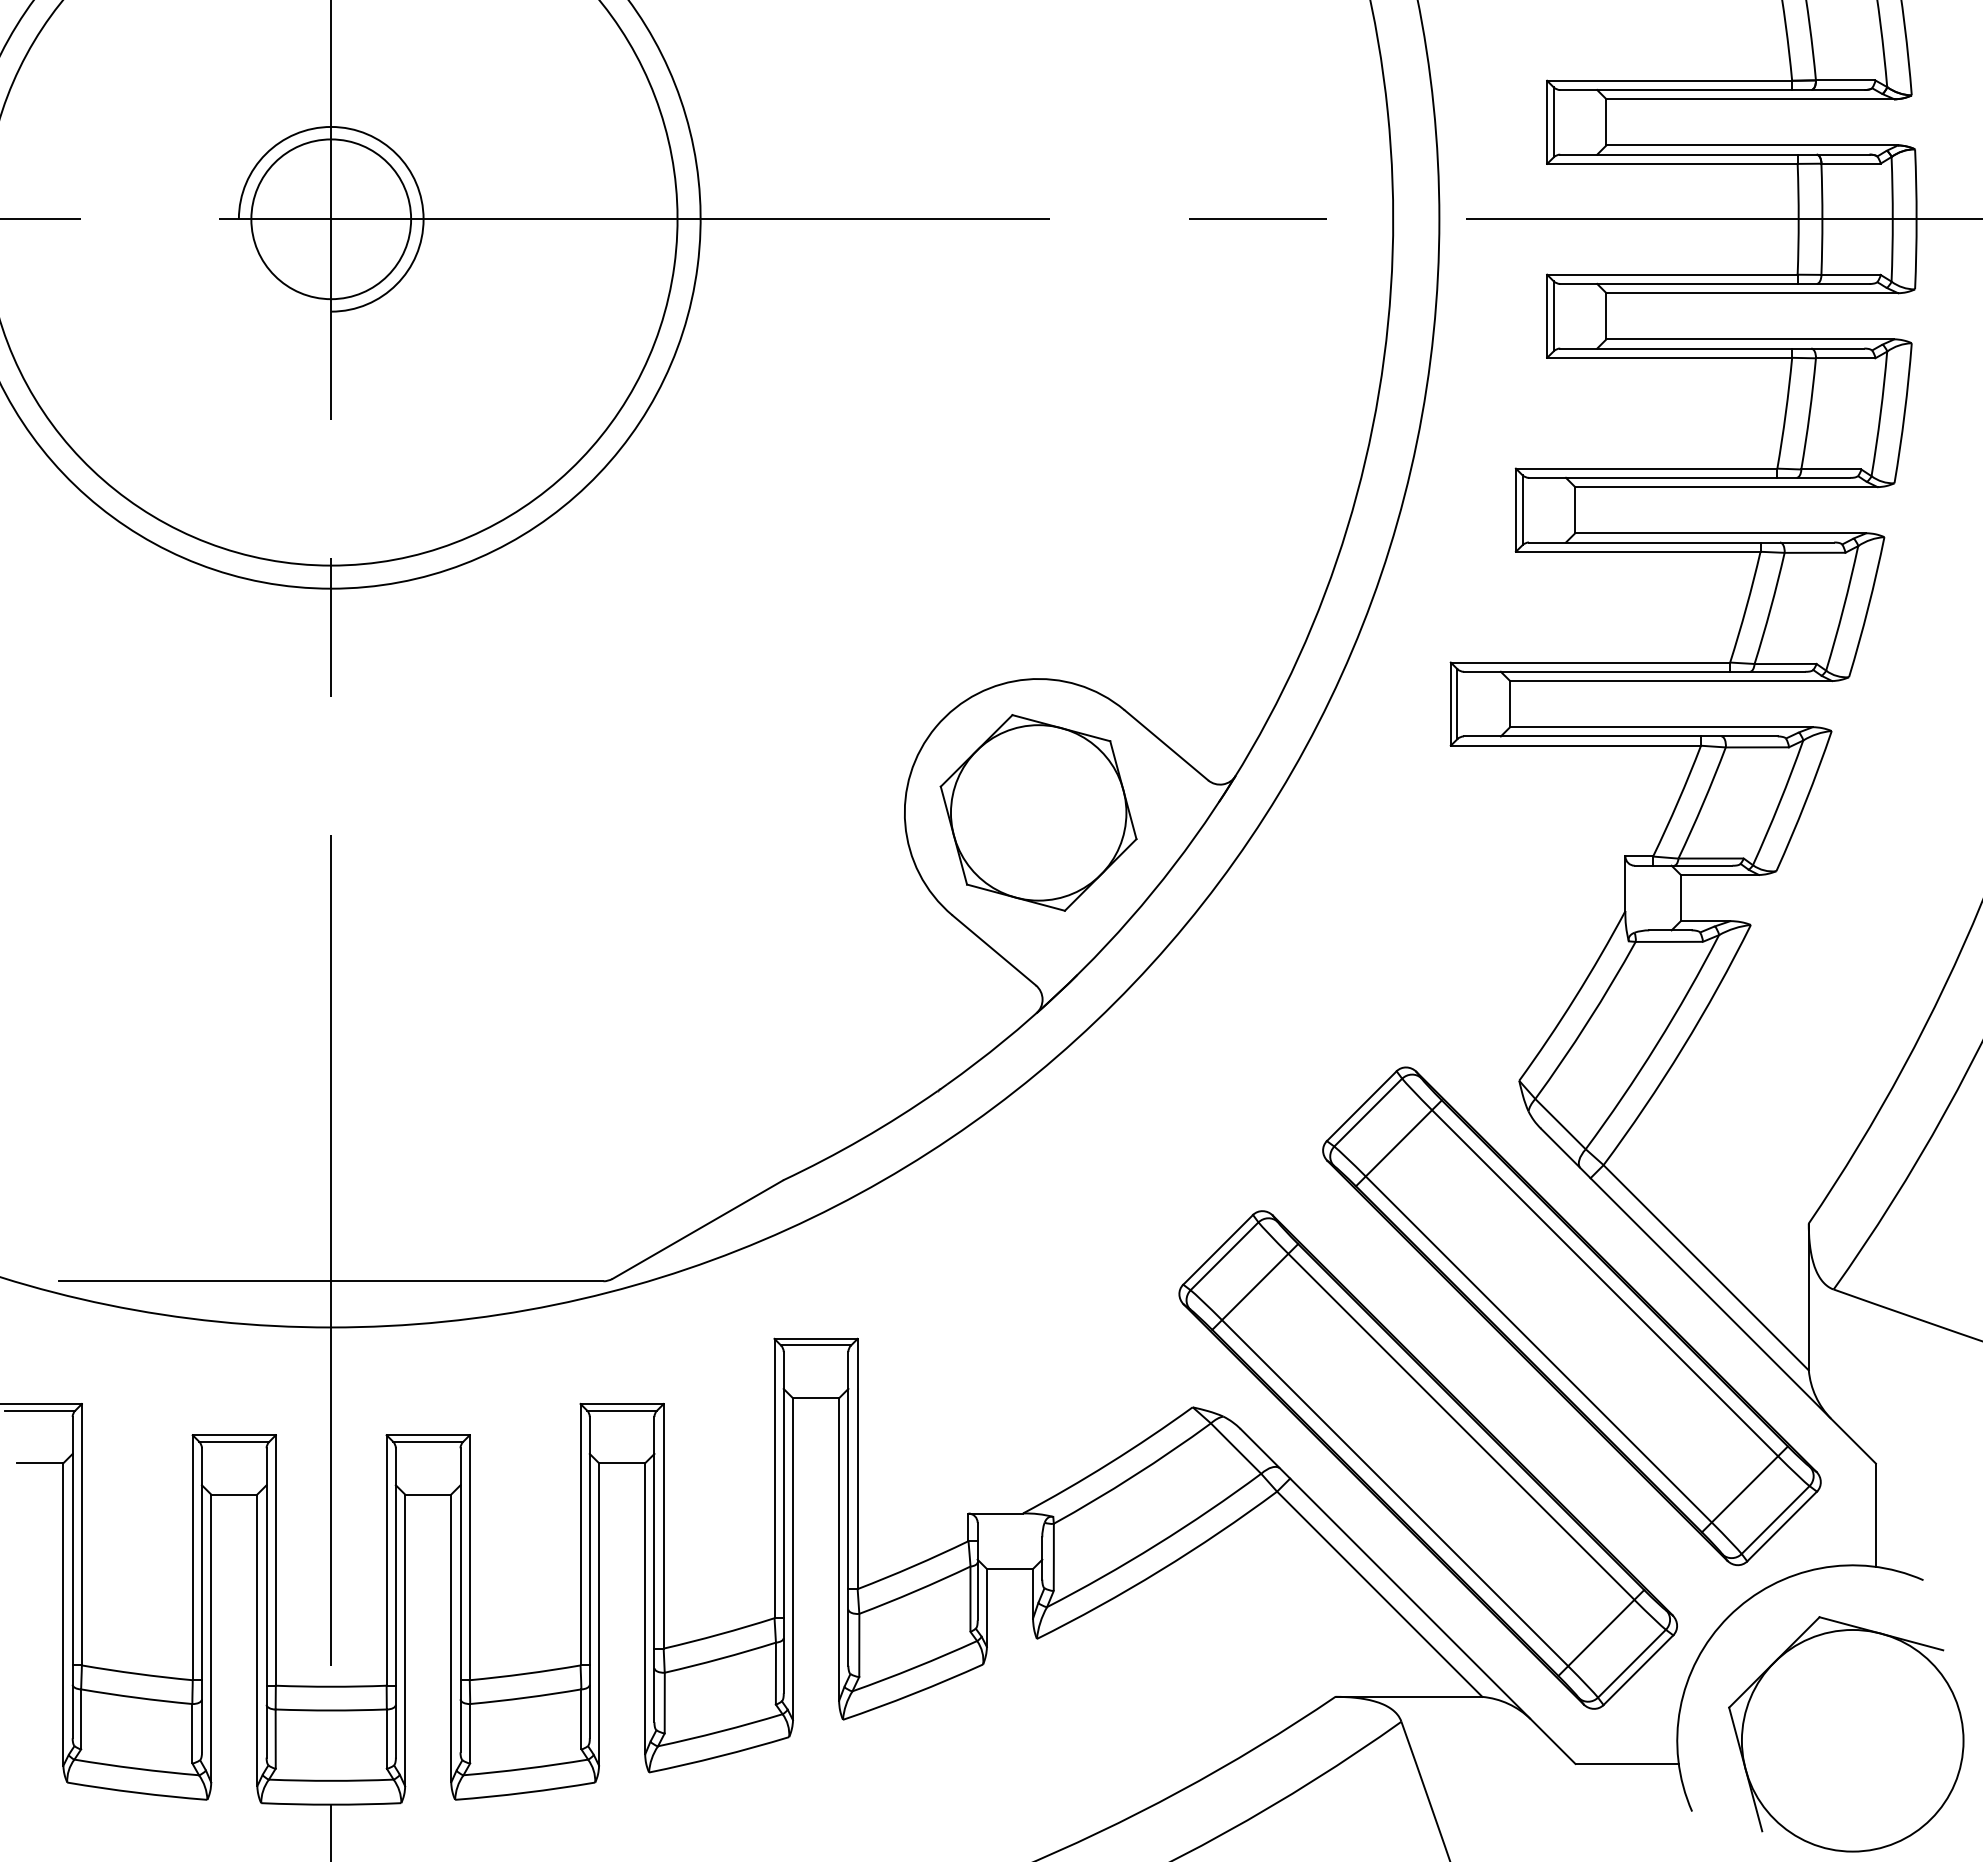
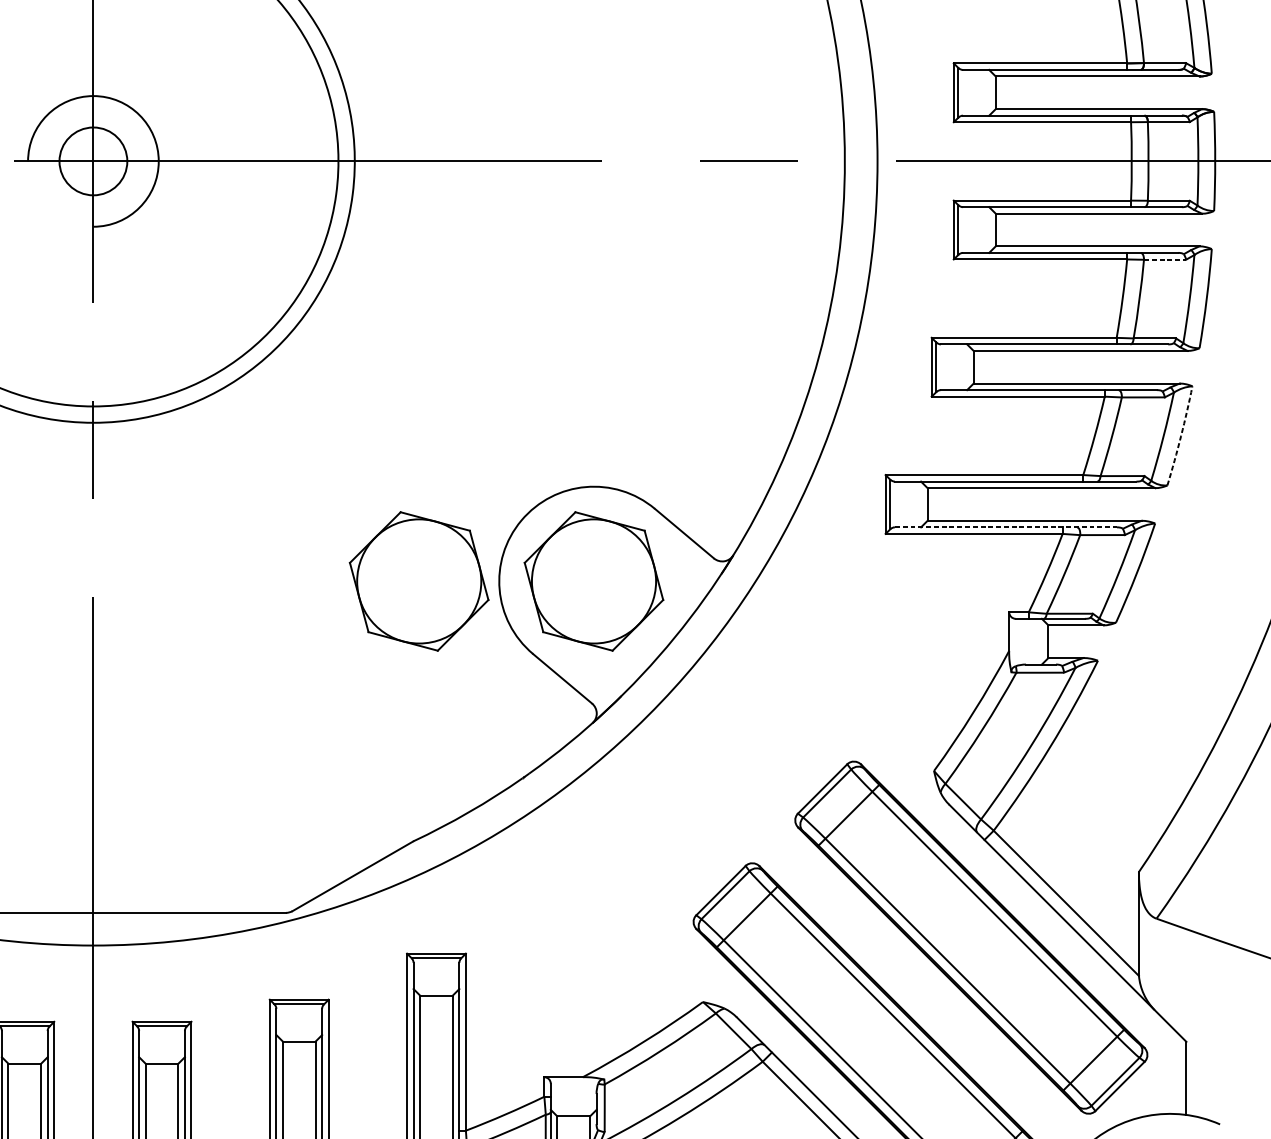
circle: (331, 219) -> (93, 161), size x0.6
line: (1845, 358) -> (1164, 259), solid -> dashed
arc: (1868, 607) -> (1181, 436), solid -> dashed
line: (1620, 736) -> (1005, 527), solid -> dashed
part: (791, 812) -> (419, 581), added

